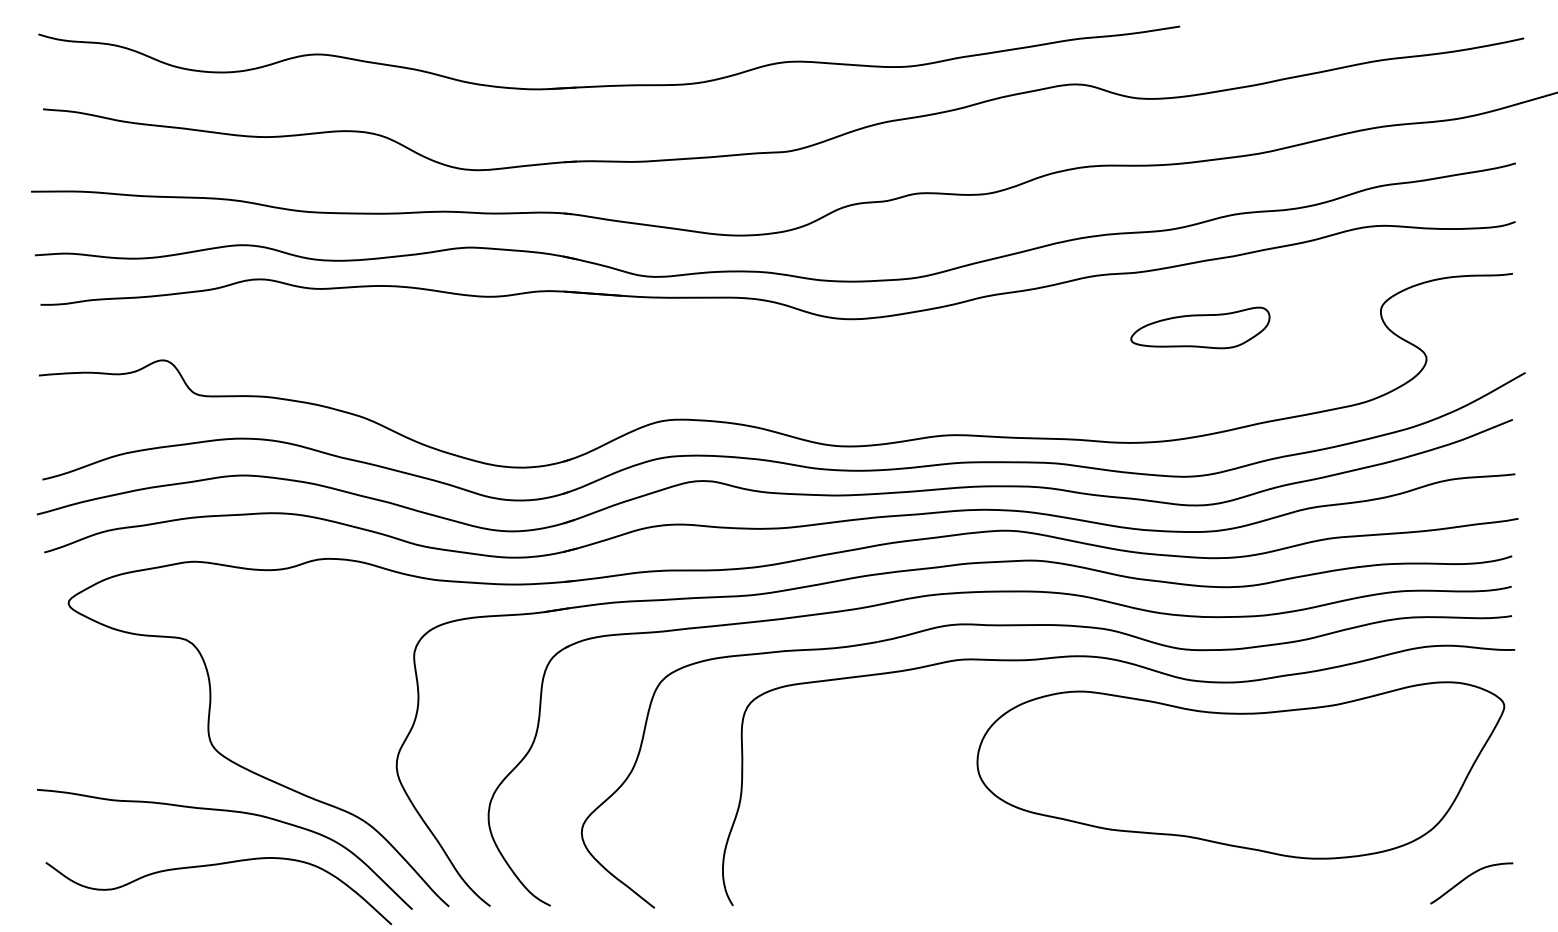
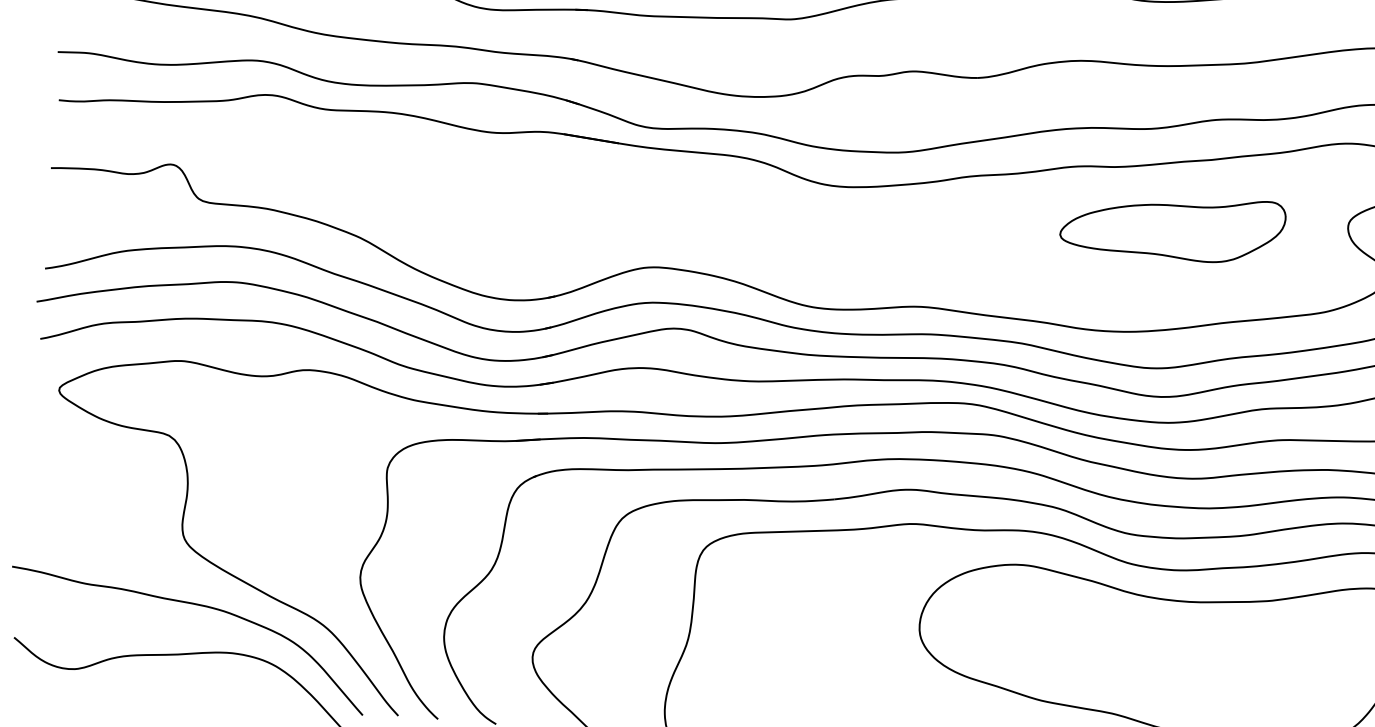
part: (1200, 327) -> (1173, 225), size x1.67

